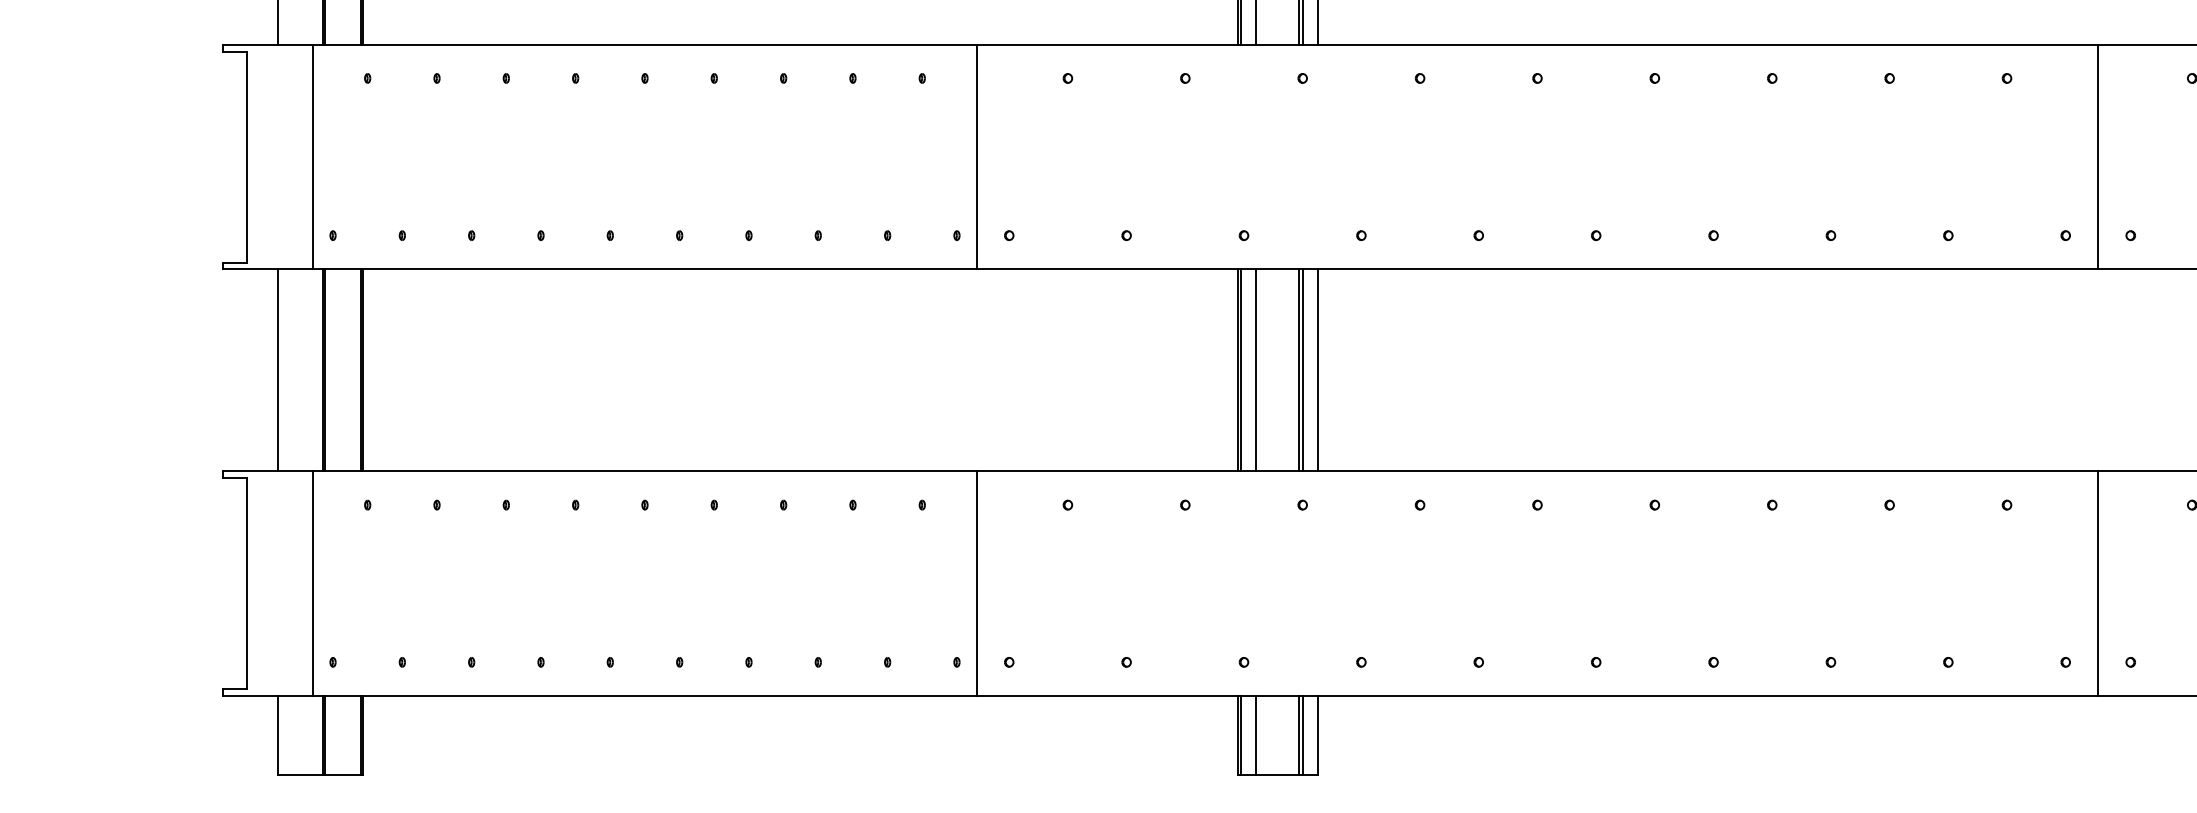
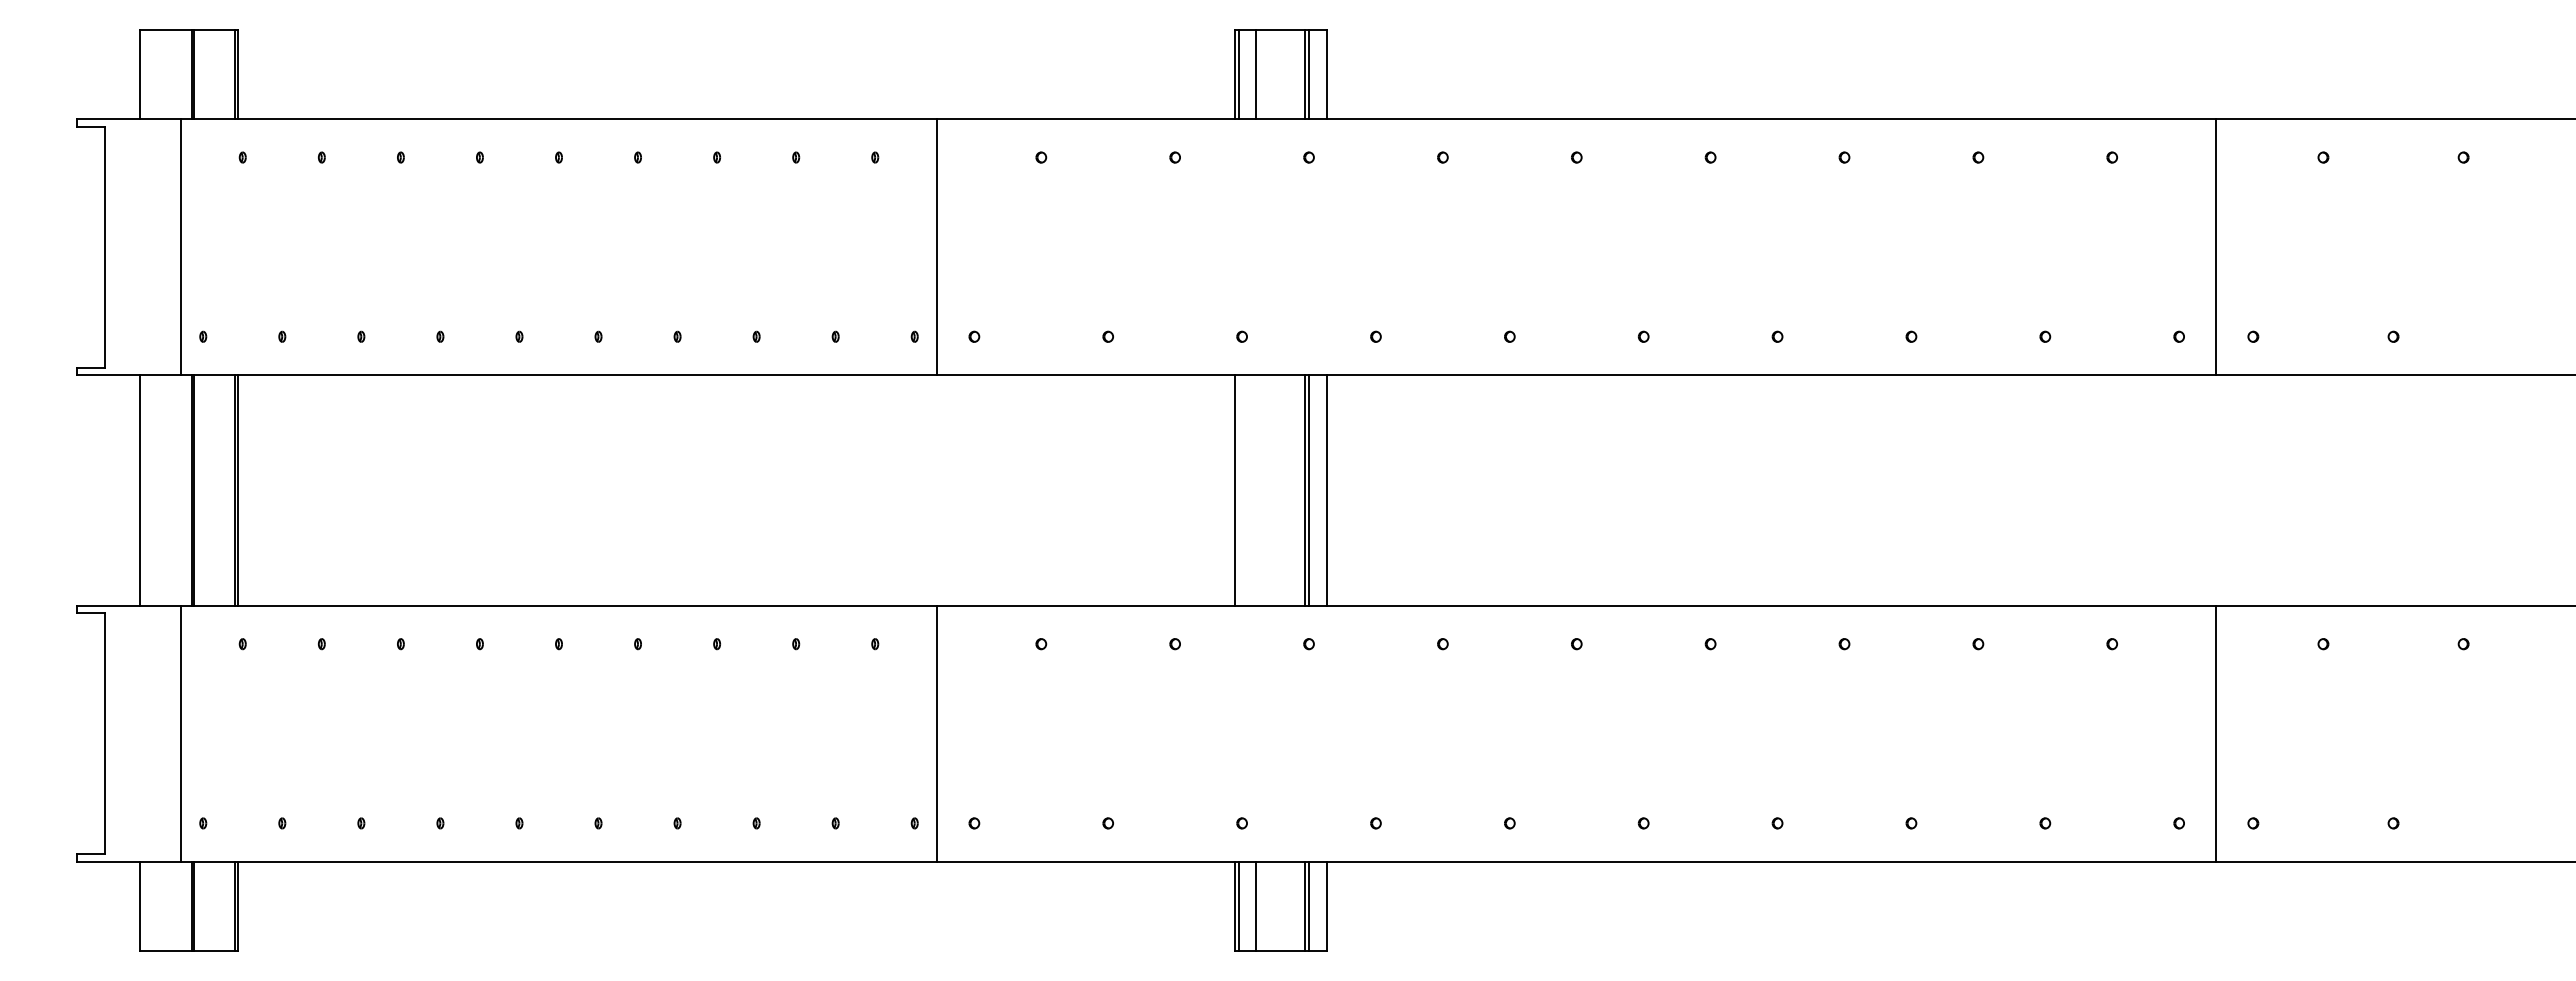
line: (1240, 370) -> (1238, 490), removed
line: (1255, 370) -> (1255, 490), removed

